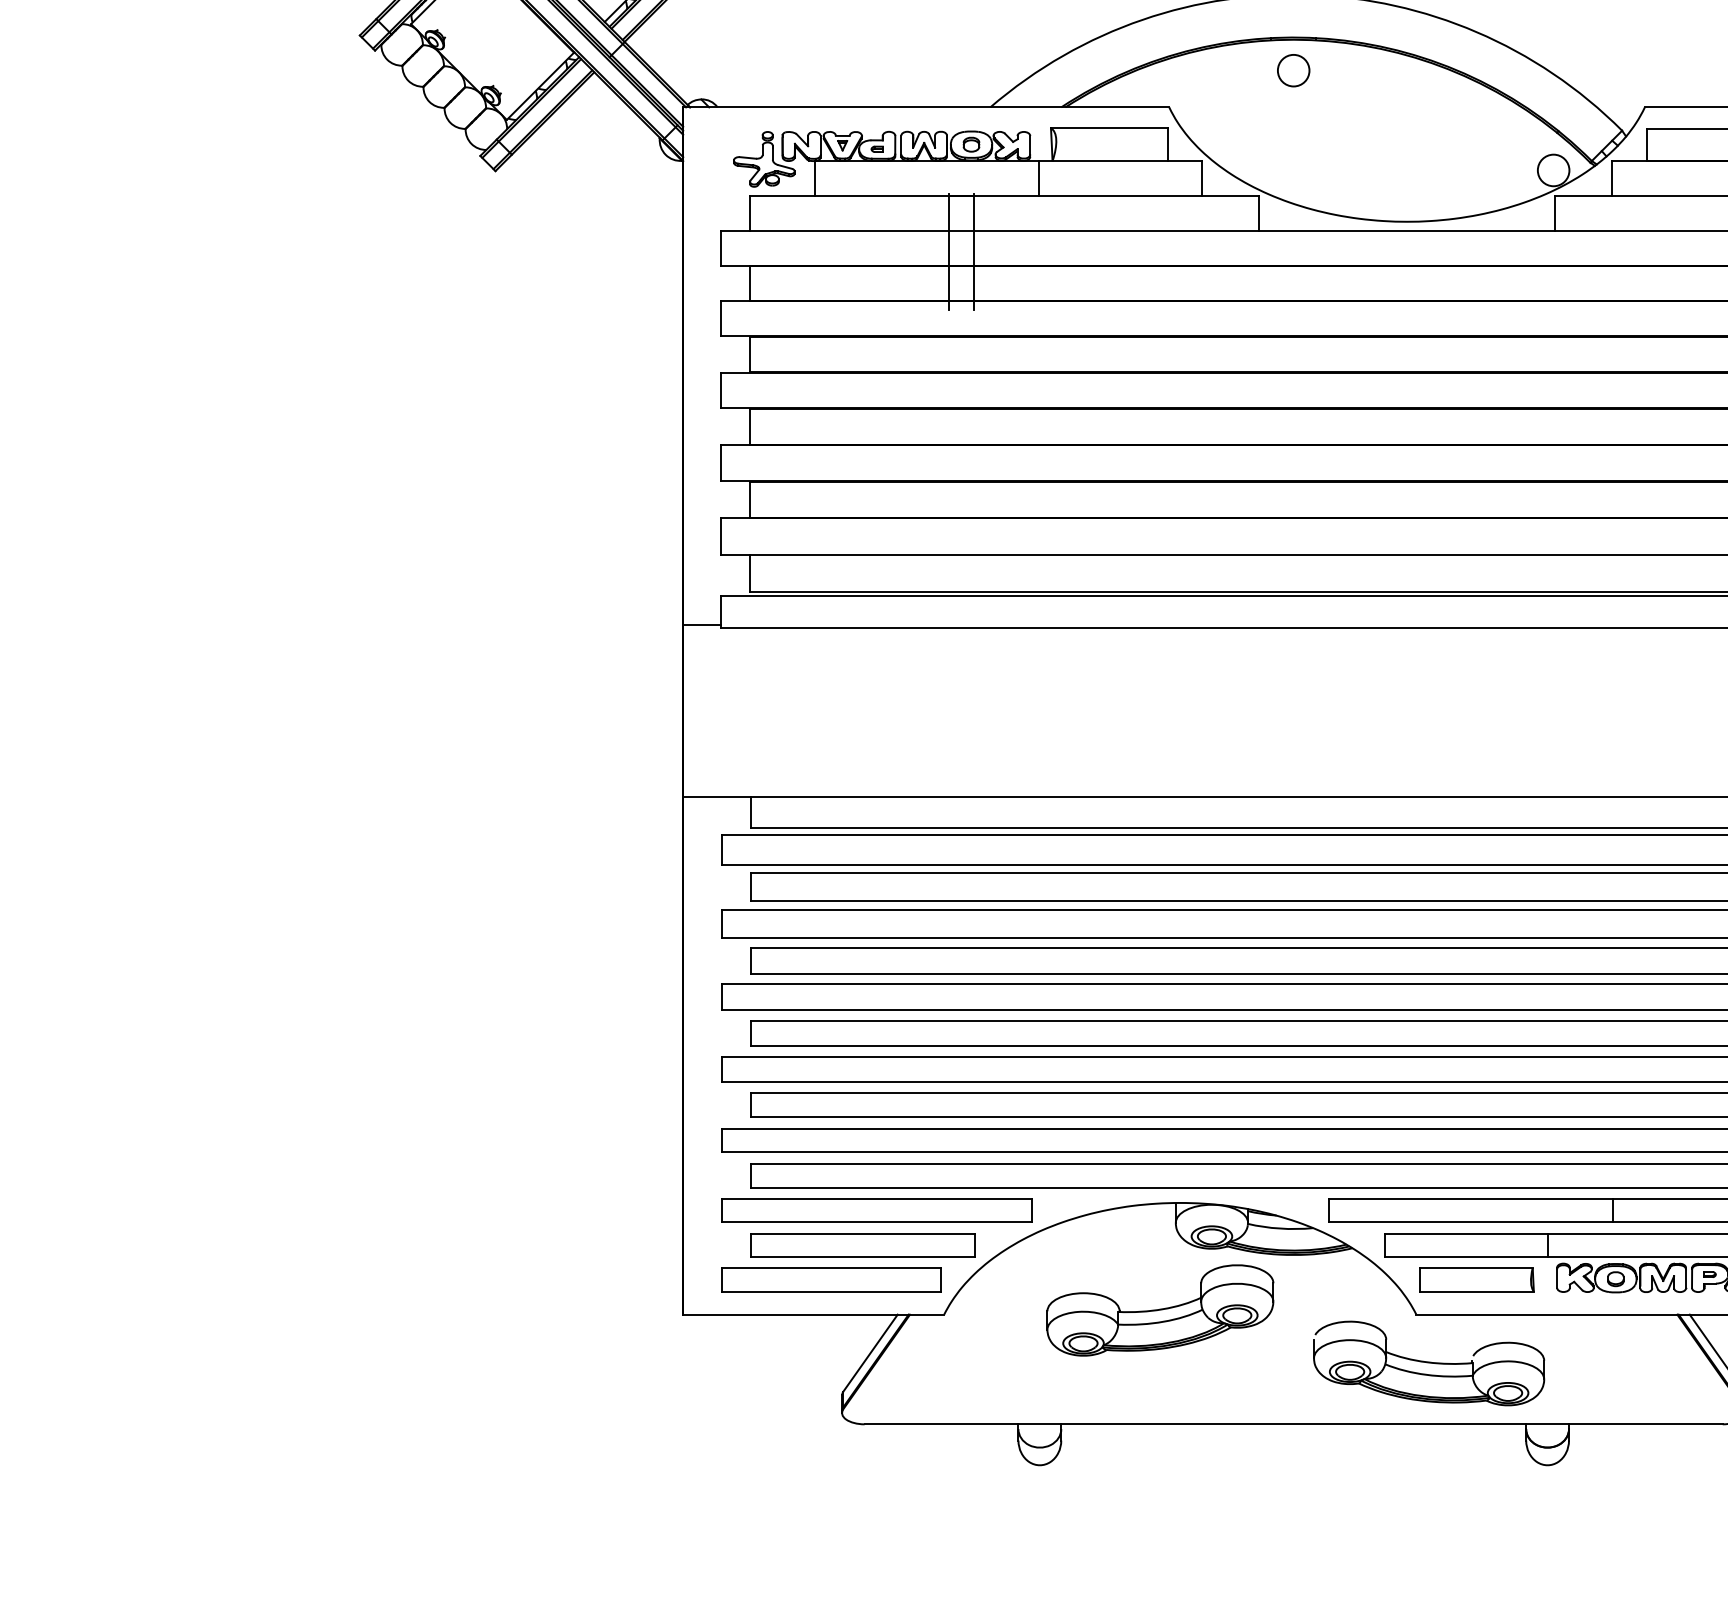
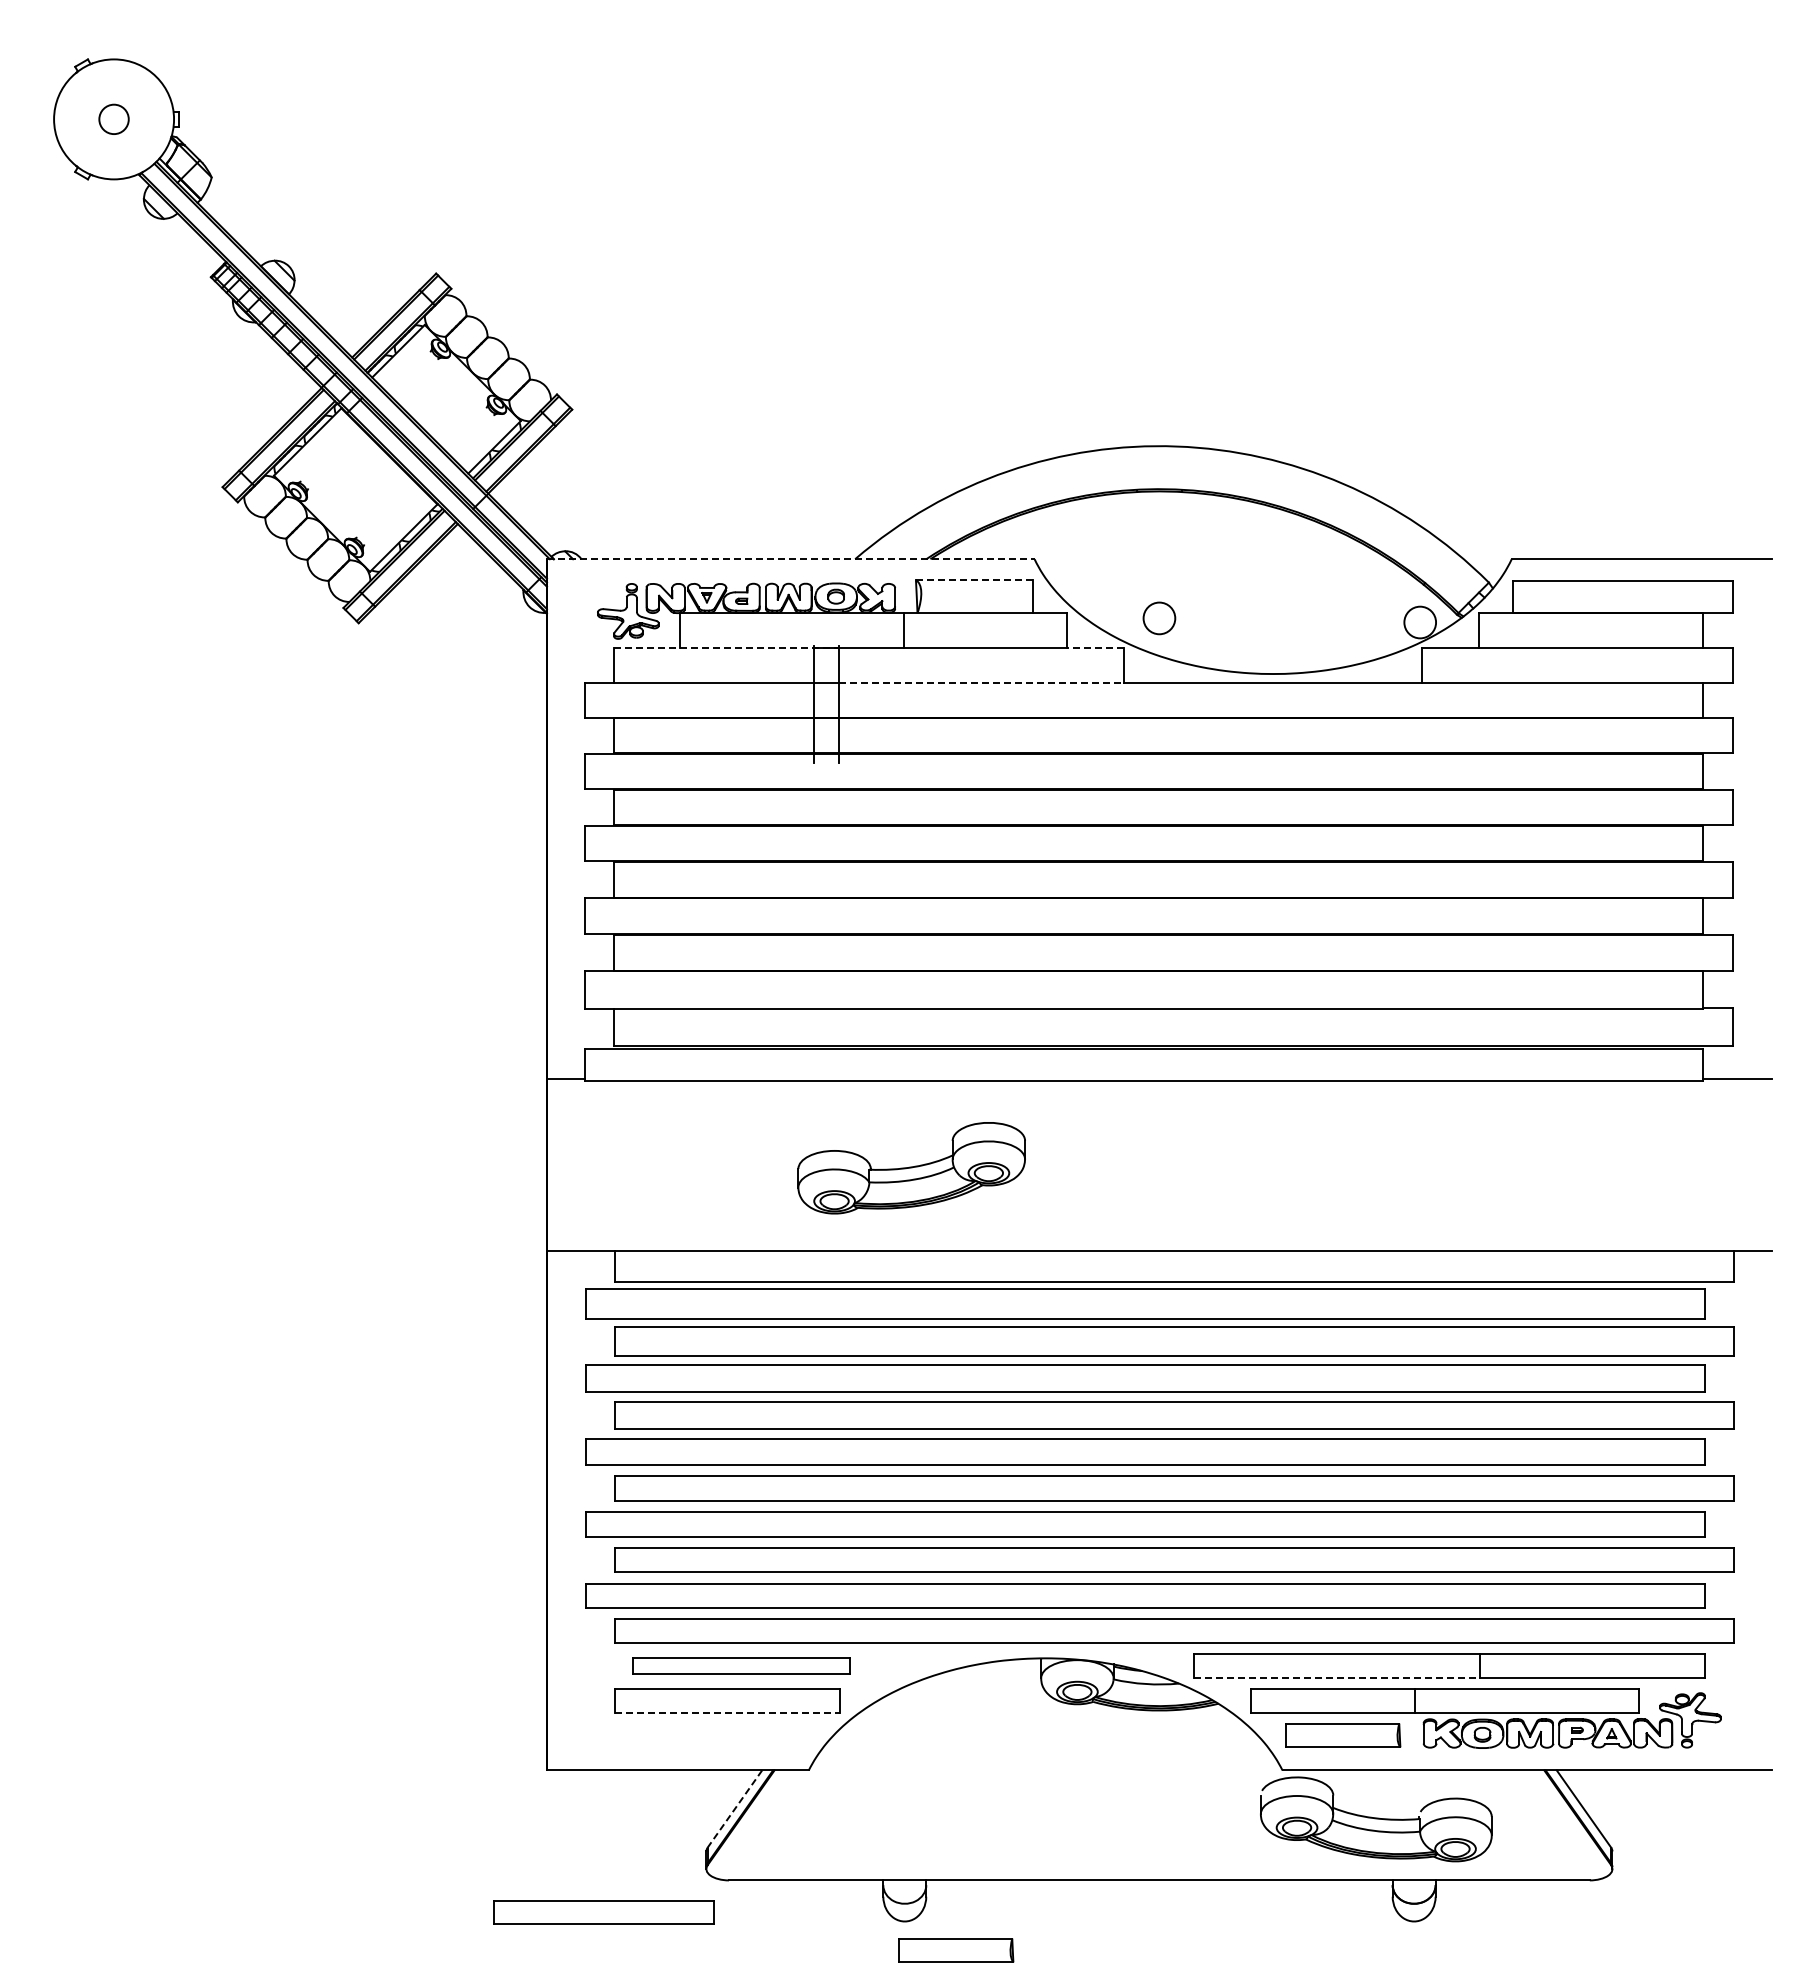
circle: (1293, 70) -> (1159, 618), moved
line: (925, 107) -> (790, 559), solid -> dashed
line: (1110, 128) -> (975, 580), solid -> dashed
line: (863, 195) -> (727, 647), solid -> dashed
line: (1229, 195) -> (1095, 647), solid -> dashed
line: (1116, 230) -> (981, 682), solid -> dashed
part: (877, 1210) -> (741, 1665), size x0.7
line: (1471, 1222) -> (1337, 1677), solid -> dashed
line: (864, 1256) -> (728, 1712), solid -> dashed
part: (831, 1279) -> (603, 1912), moved
part: (1160, 1310) -> (911, 1168), moved
line: (870, 1353) -> (734, 1809), solid -> dashed
part: (1429, 1363) -> (1376, 1819), moved
part: (1091, 1494) -> (956, 1950), added

